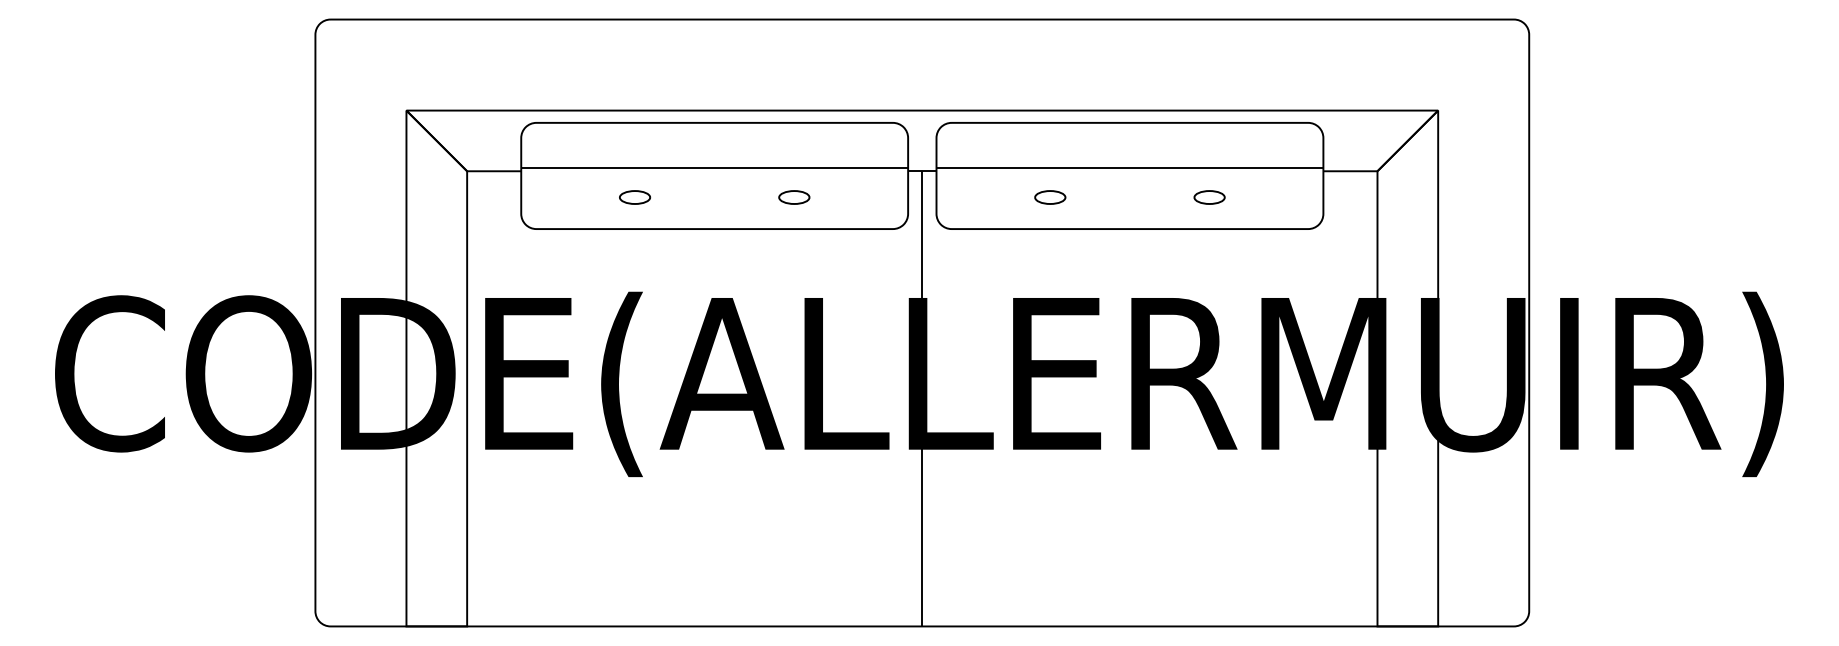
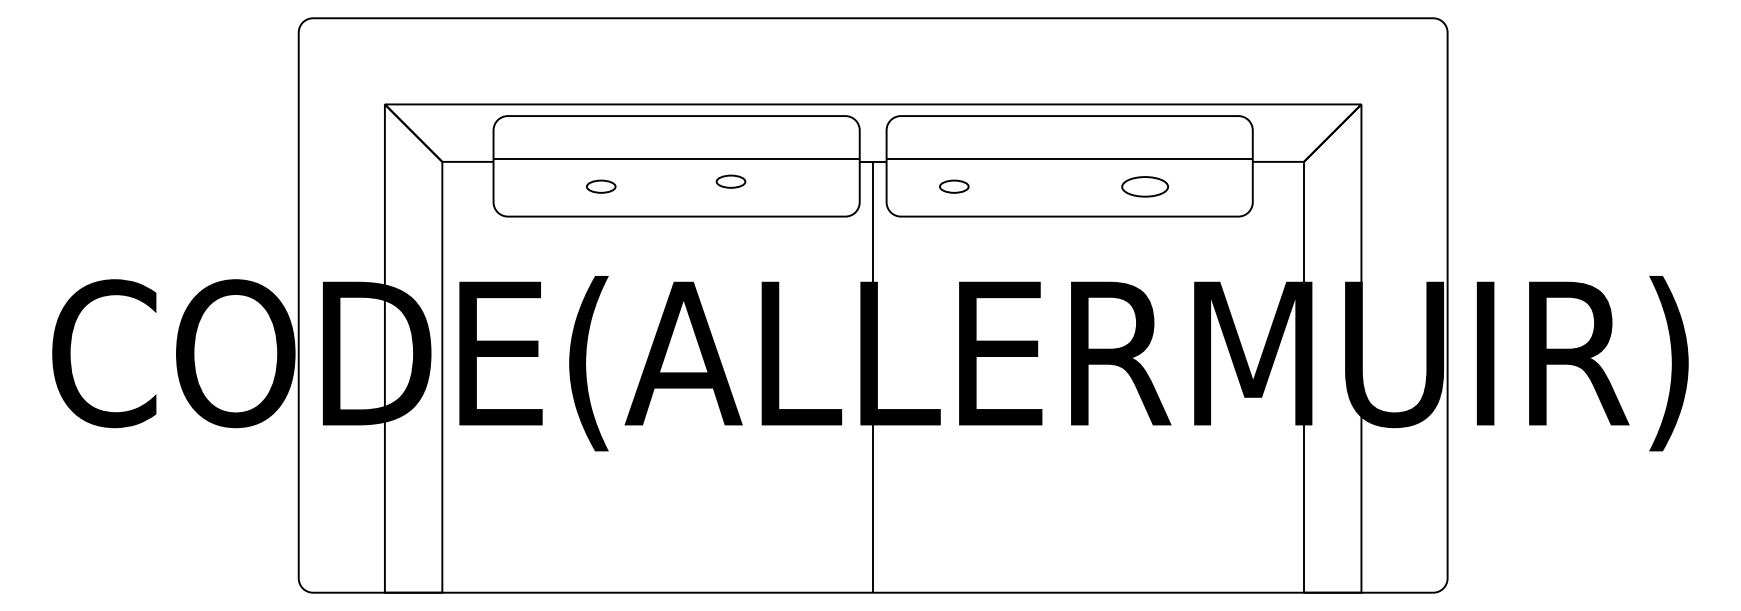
part: (793, 197) -> (730, 181), moved
part: (1050, 197) -> (954, 186), moved
part: (1208, 197) -> (1144, 186), size x1.6

